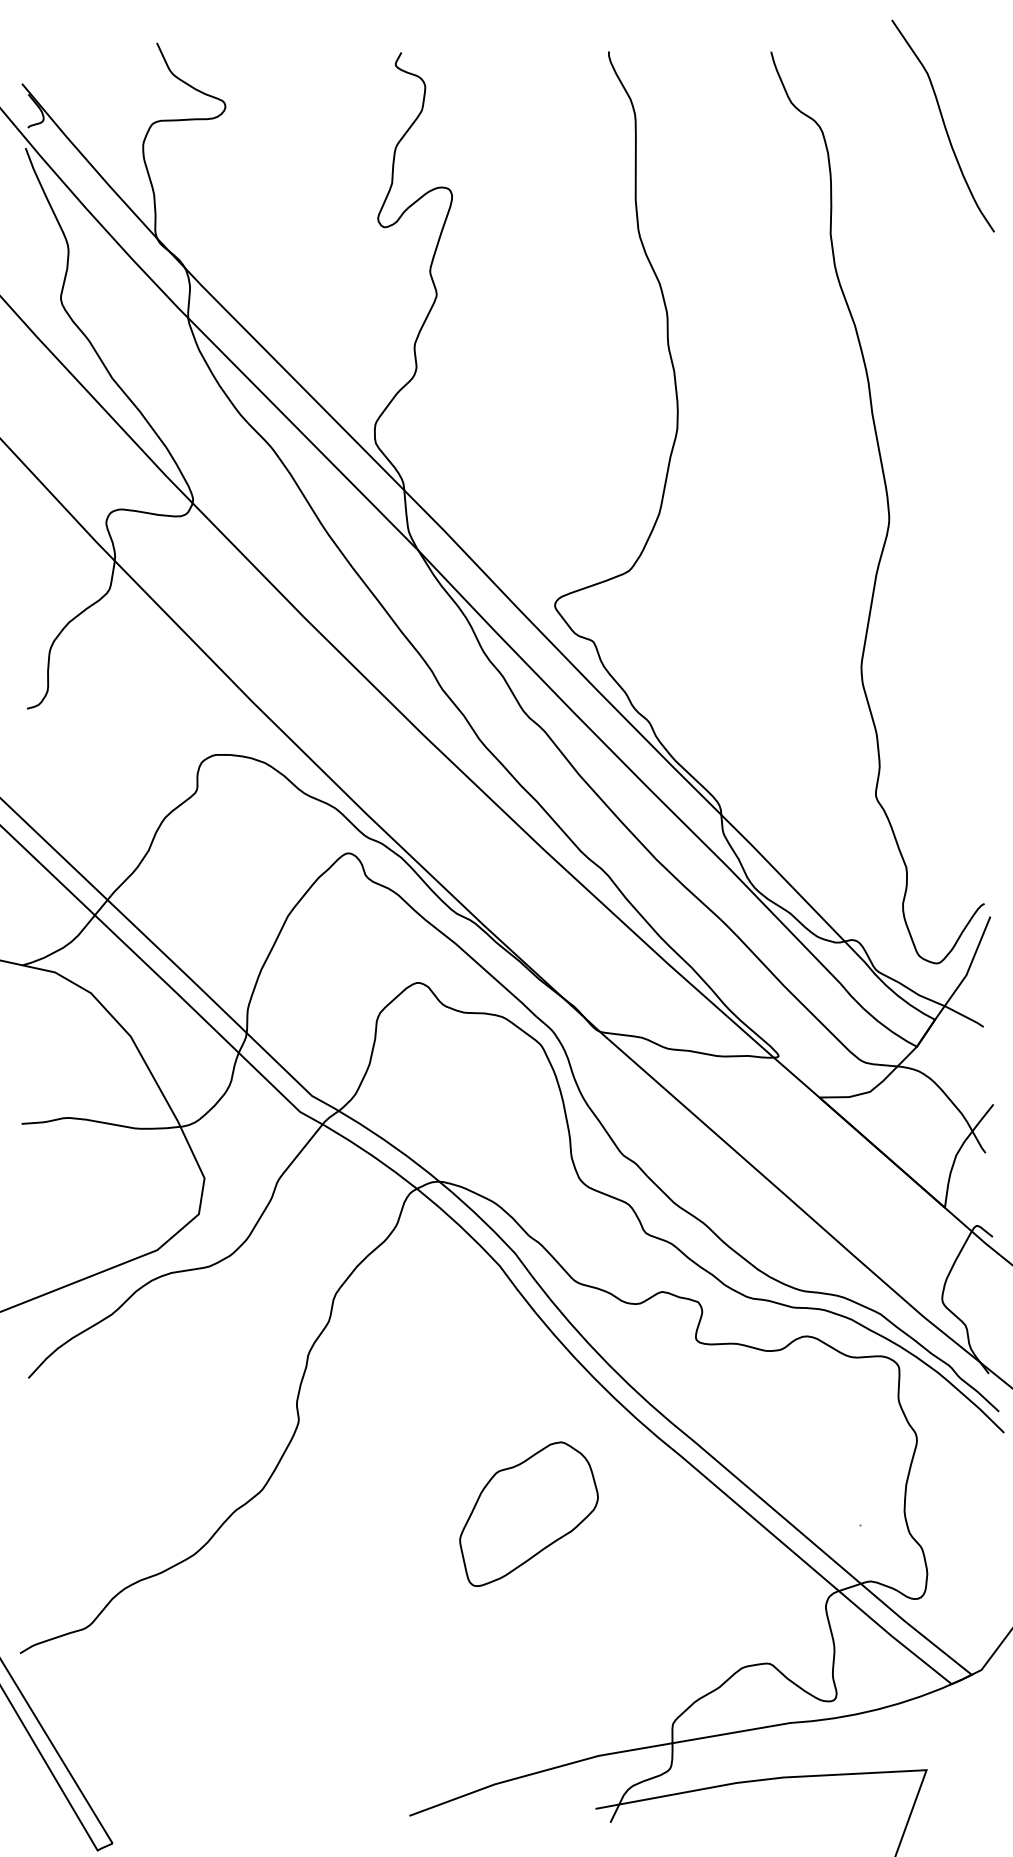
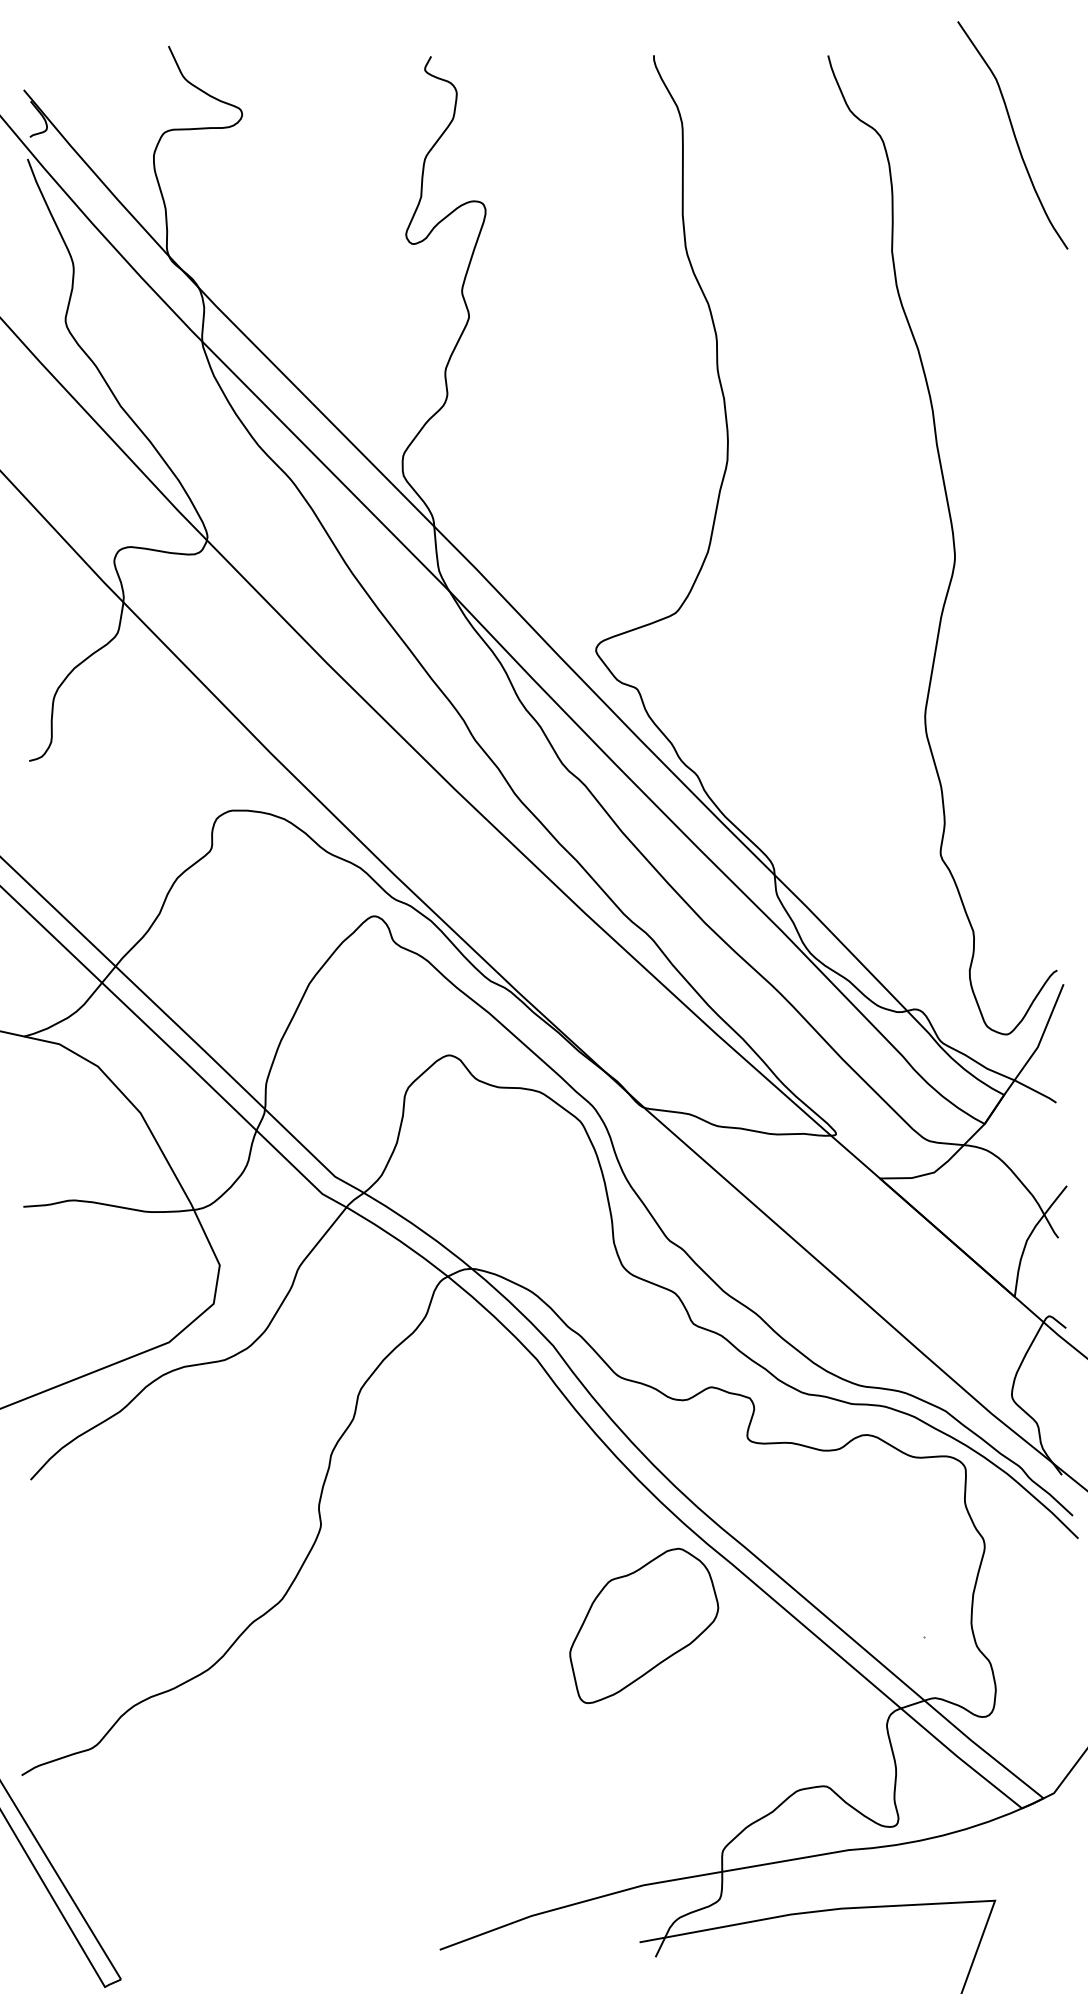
part: (529, 1513) -> (644, 1625), moved

